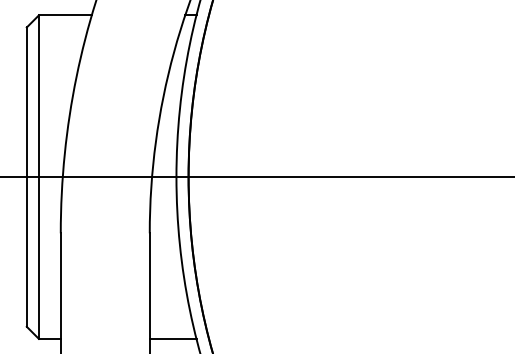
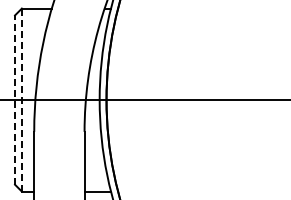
line: (38, 176) -> (21, 99), solid -> dashed
line: (27, 177) -> (15, 100), solid -> dashed

